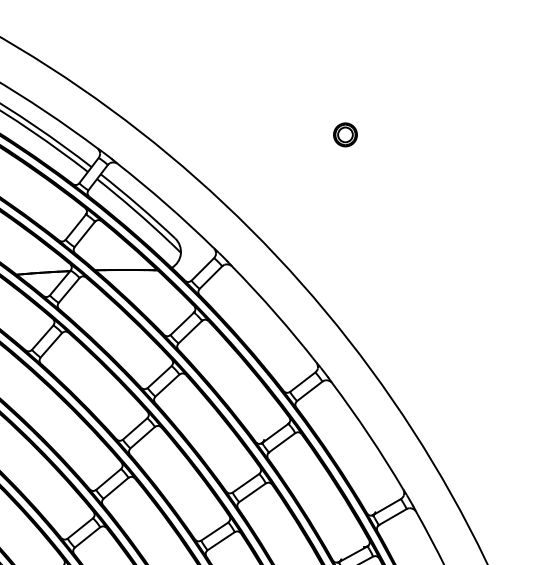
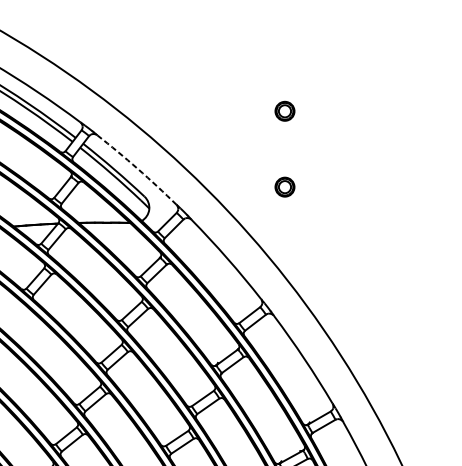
arc: (166, 204) -> (137, 168), solid -> dashed
part: (345, 226) -> (284, 186), added

